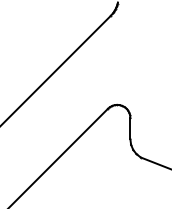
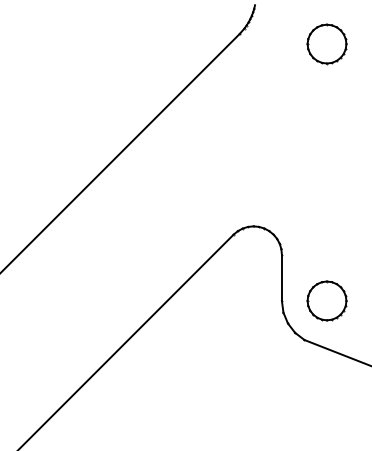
part: (151, 20) -> (327, 44), added
part: (151, 139) -> (327, 301), added

